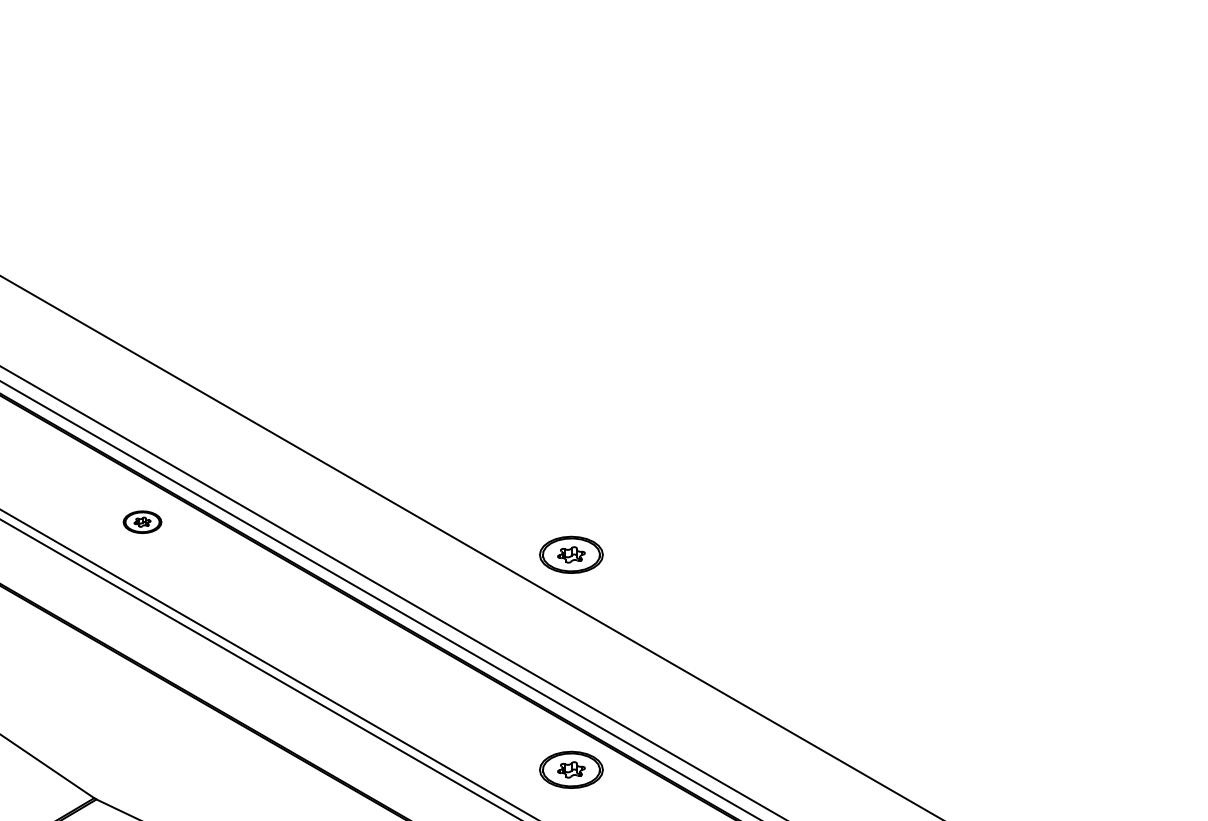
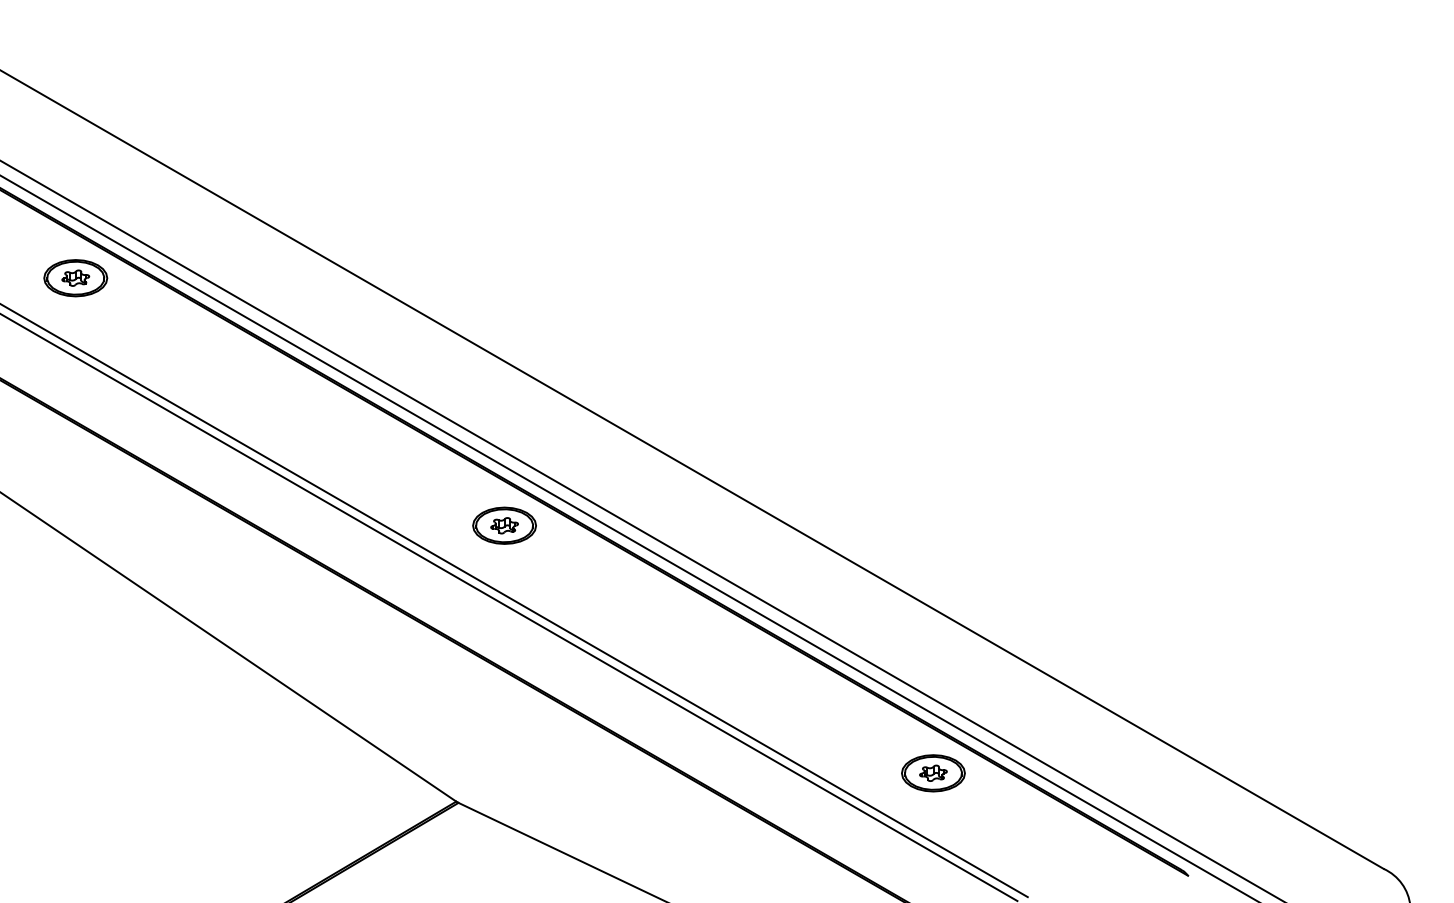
part: (142, 522) -> (504, 525), size x1.67
part: (571, 555) -> (933, 558), removed

